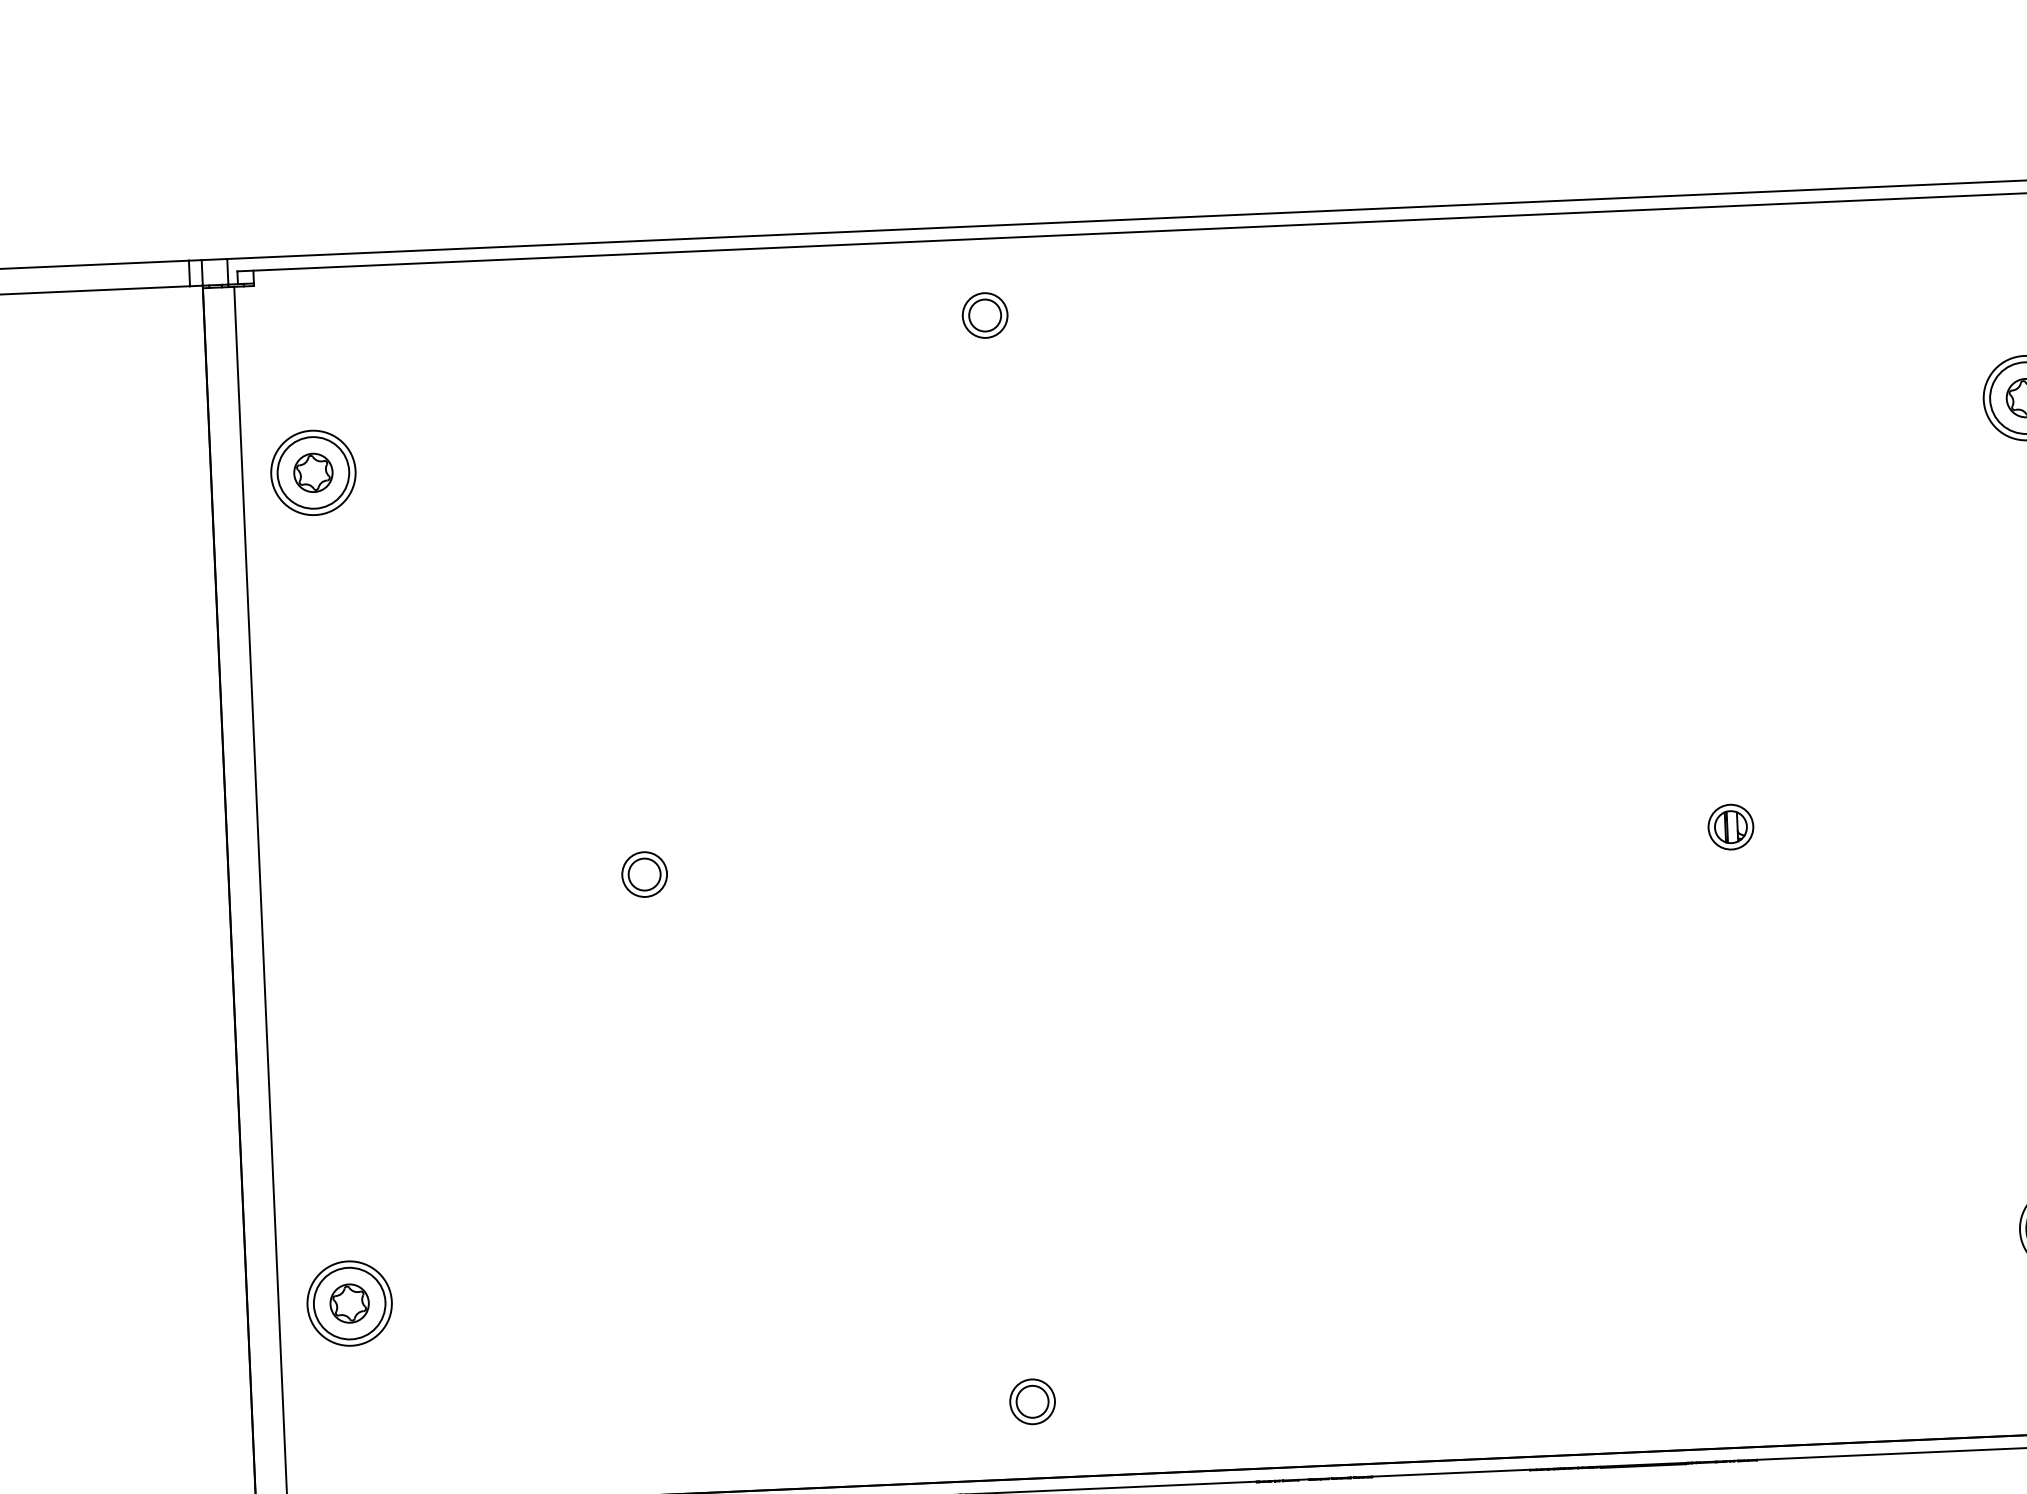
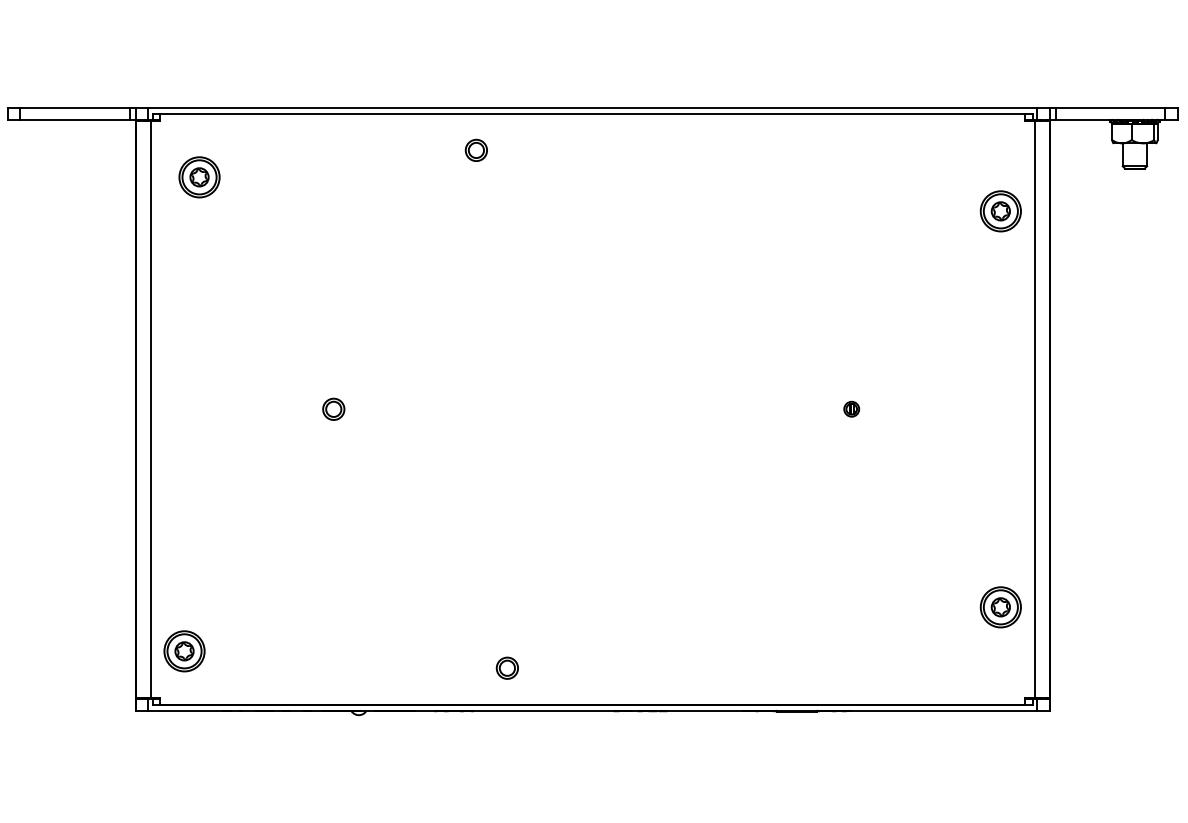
part: (983, 313) -> (475, 149), moved
part: (313, 473) -> (199, 177), moved
part: (1730, 825) -> (851, 408), size x0.7
part: (349, 1303) -> (184, 651), moved

